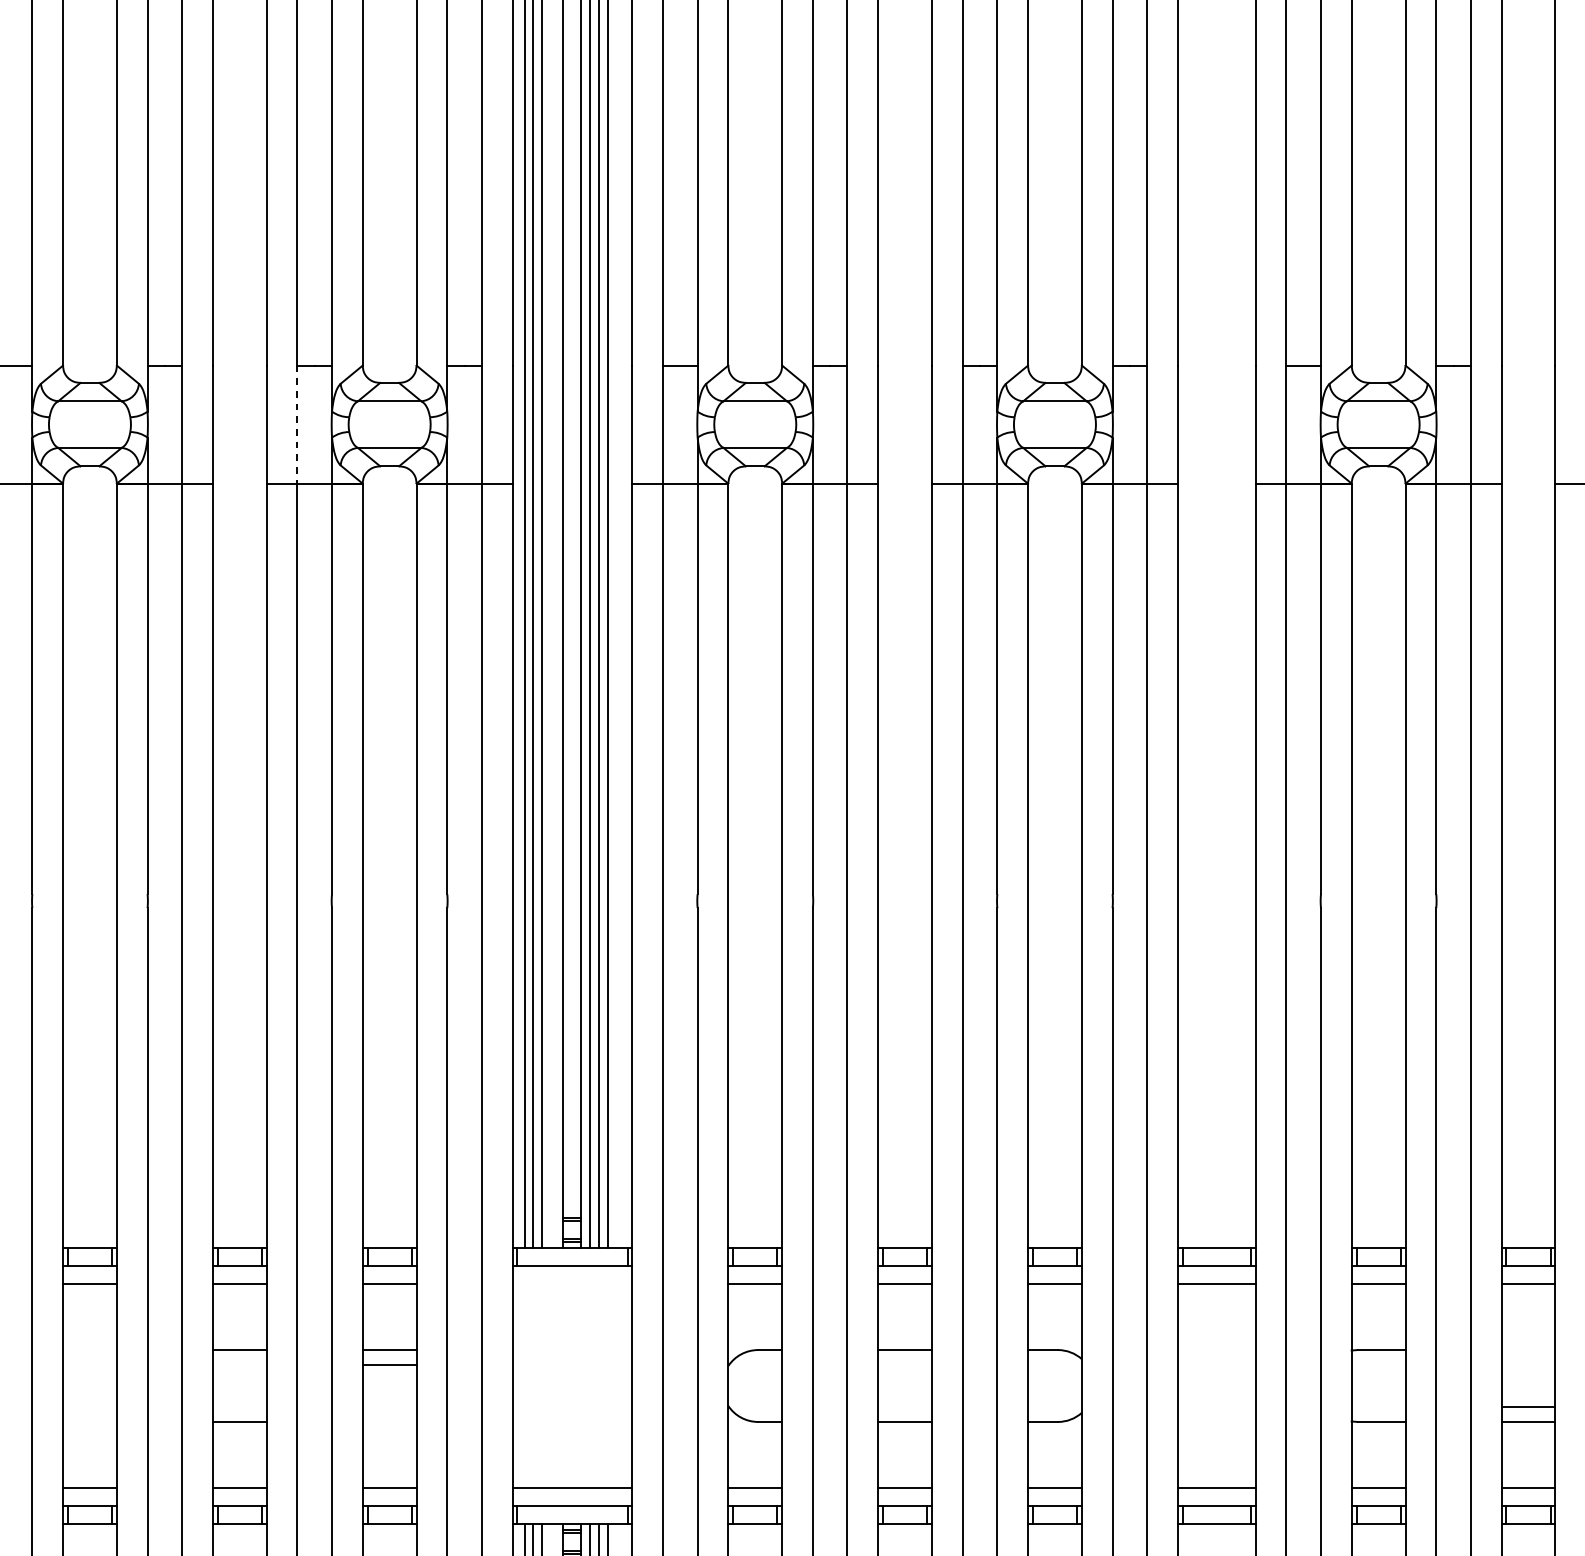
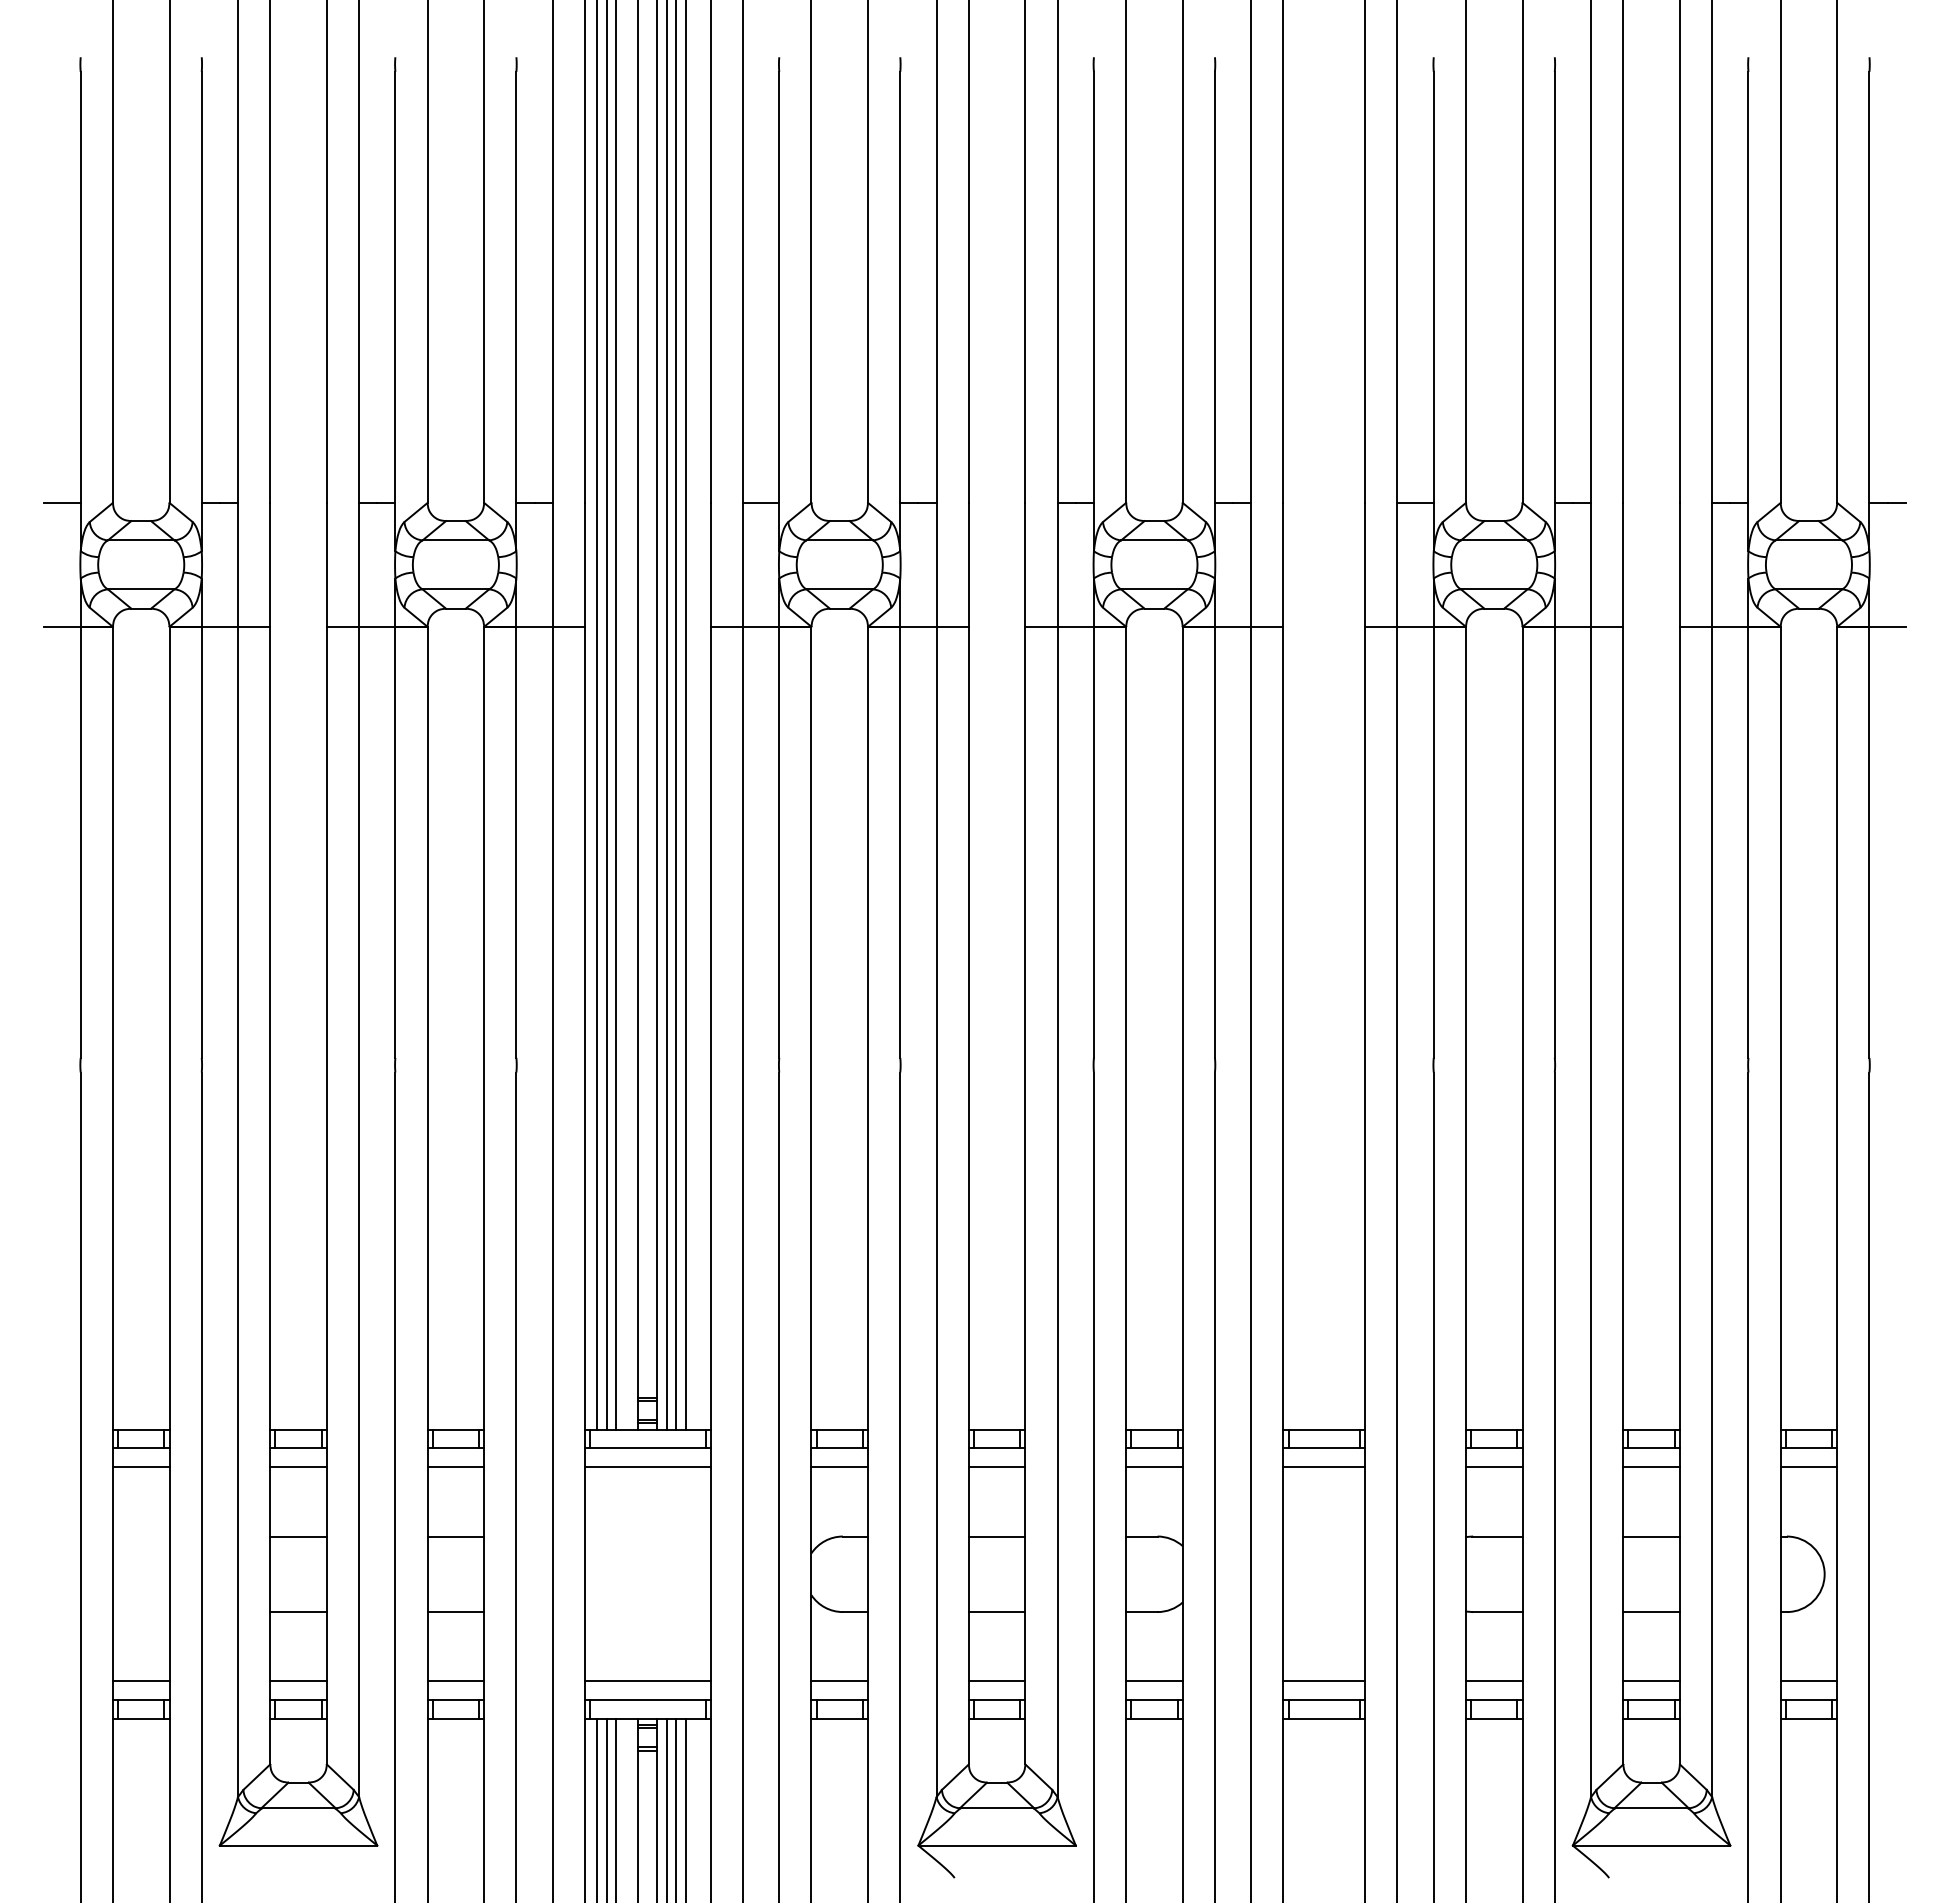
line: (297, 424) -> (359, 564), dashed -> solid
line: (572, 1284) -> (647, 1467), added
line: (389, 1365) -> (455, 1612), moved
line: (1528, 1407) -> (1651, 1536), moved

